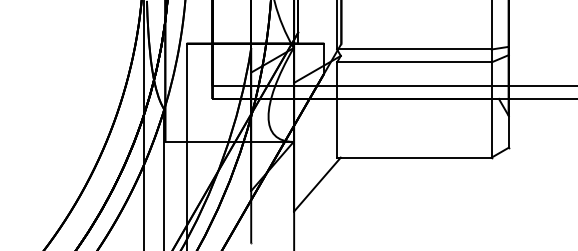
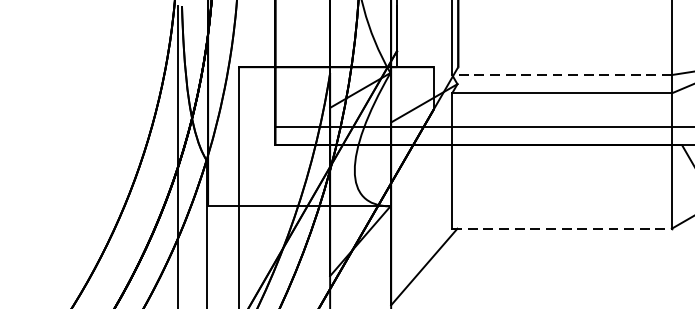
line: (413, 49) -> (560, 75), solid -> dashed
line: (414, 157) -> (562, 228), solid -> dashed

